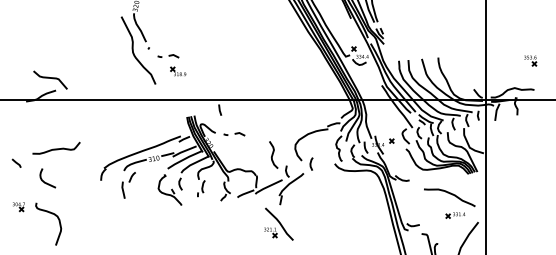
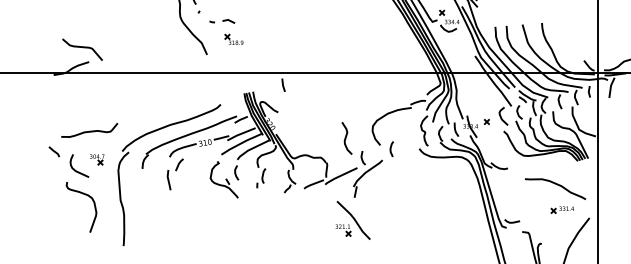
part: (234, 134) -> (300, 114), removed
part: (107, 151) -> (150, 134), added
line: (16, 162) -> (54, 150), moved
part: (18, 207) -> (96, 160), moved
curve: (52, 214) -> (86, 195), moved

